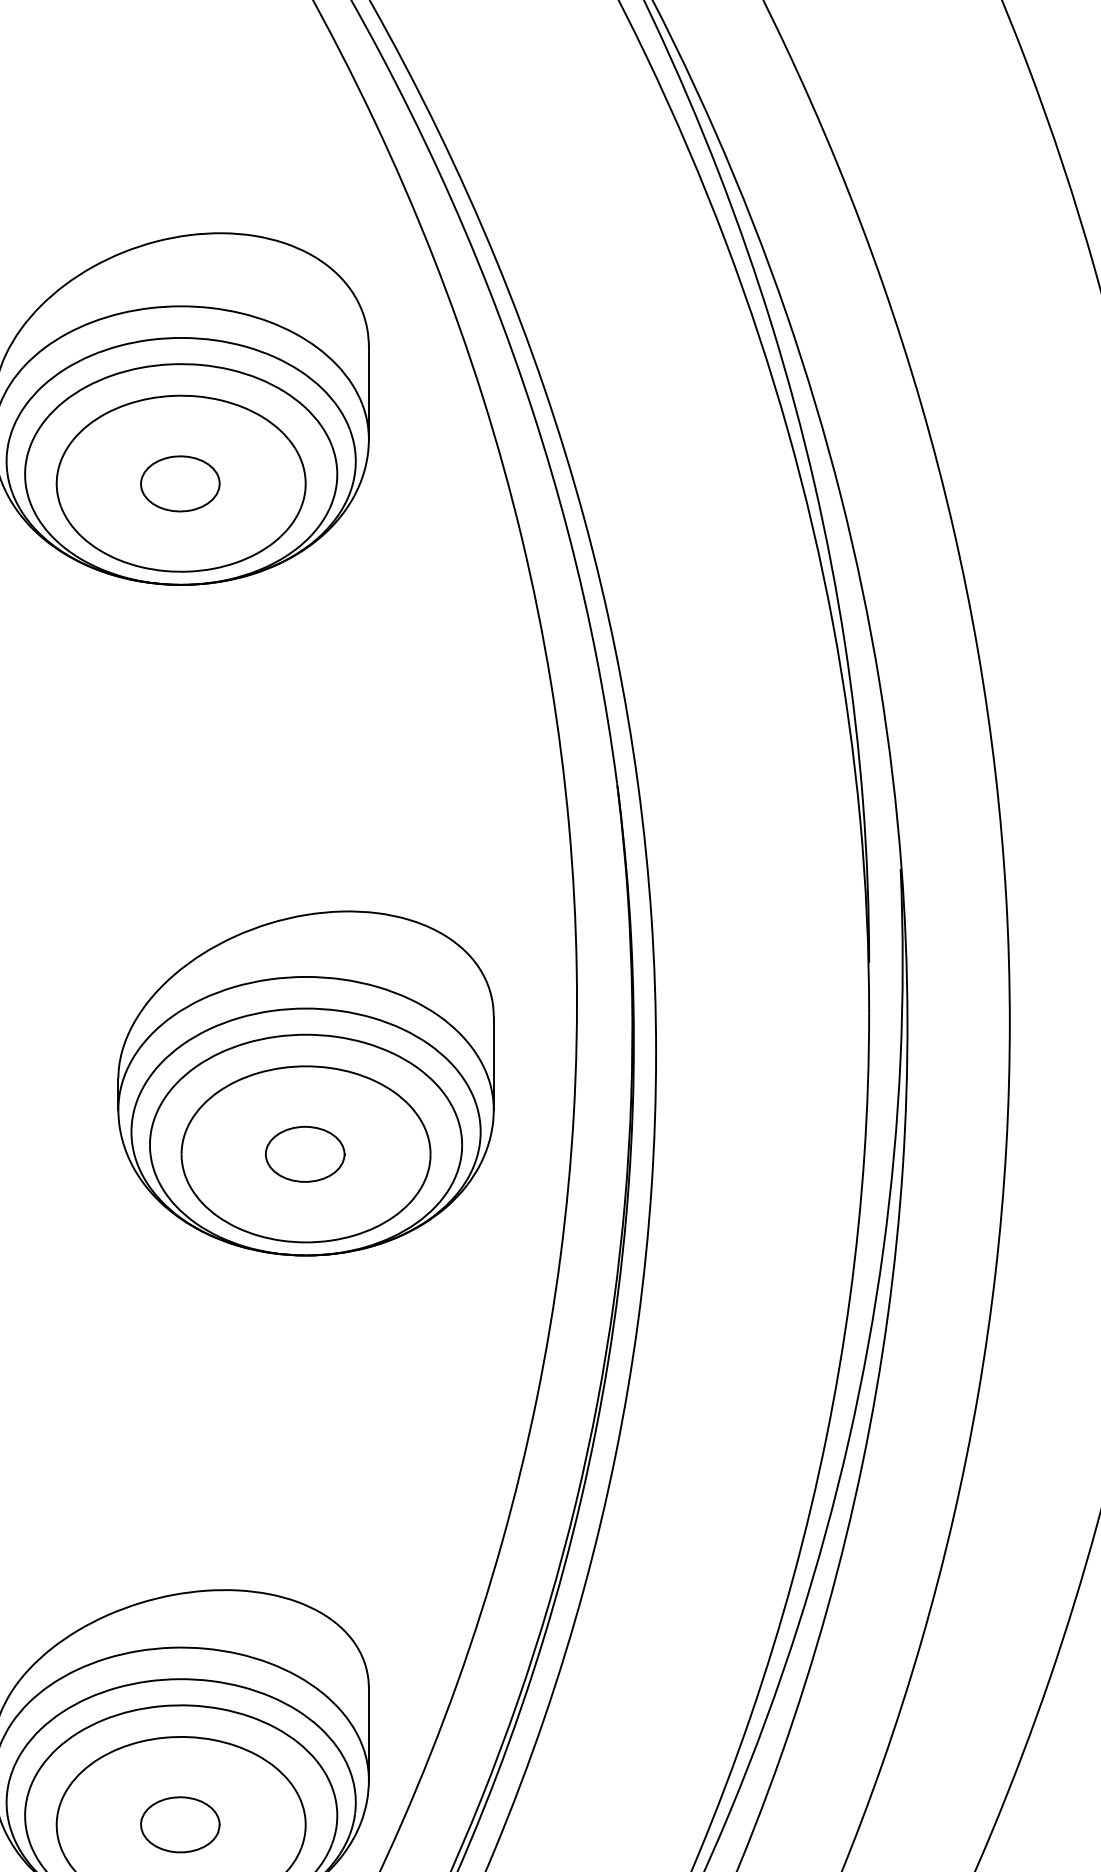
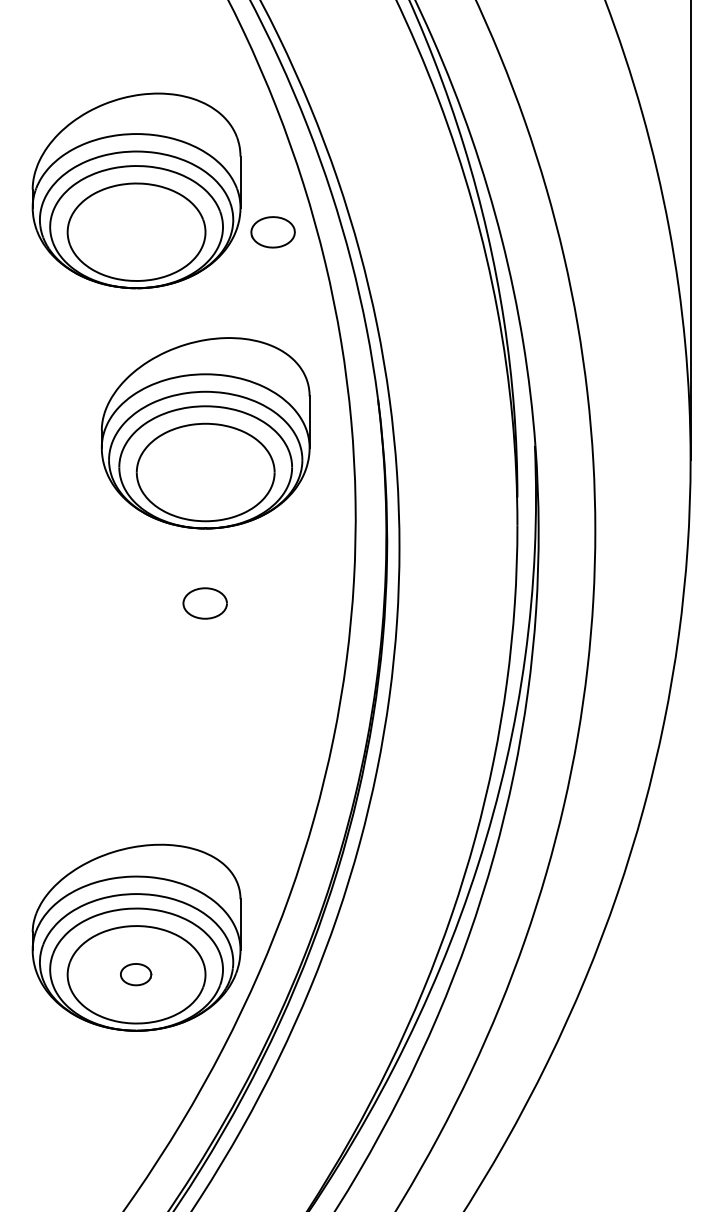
part: (179, 484) -> (272, 232), moved
part: (305, 1083) -> (205, 433), moved
part: (179, 1824) -> (135, 974), size x0.7

